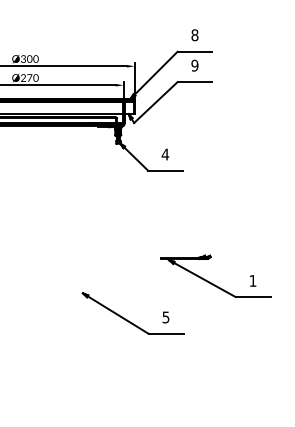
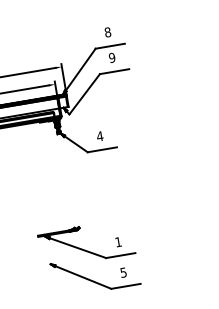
part: (211, 282) -> (83, 249), moved

